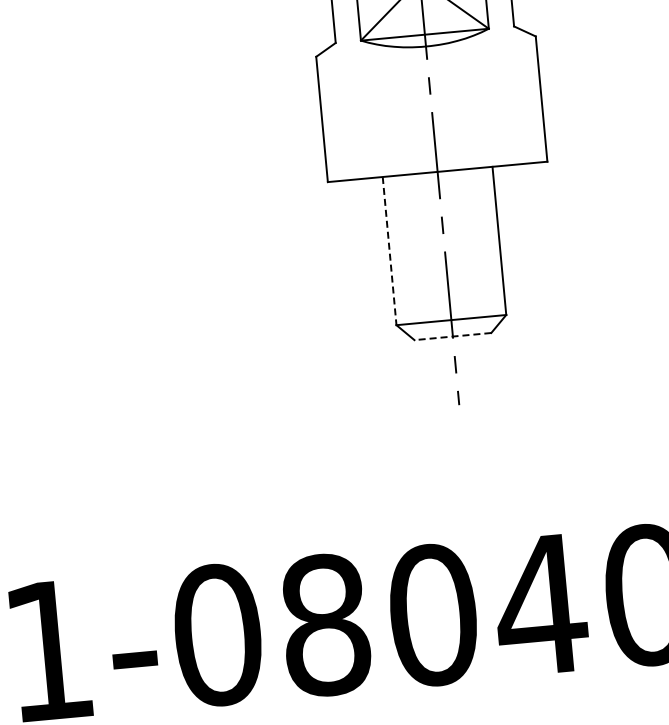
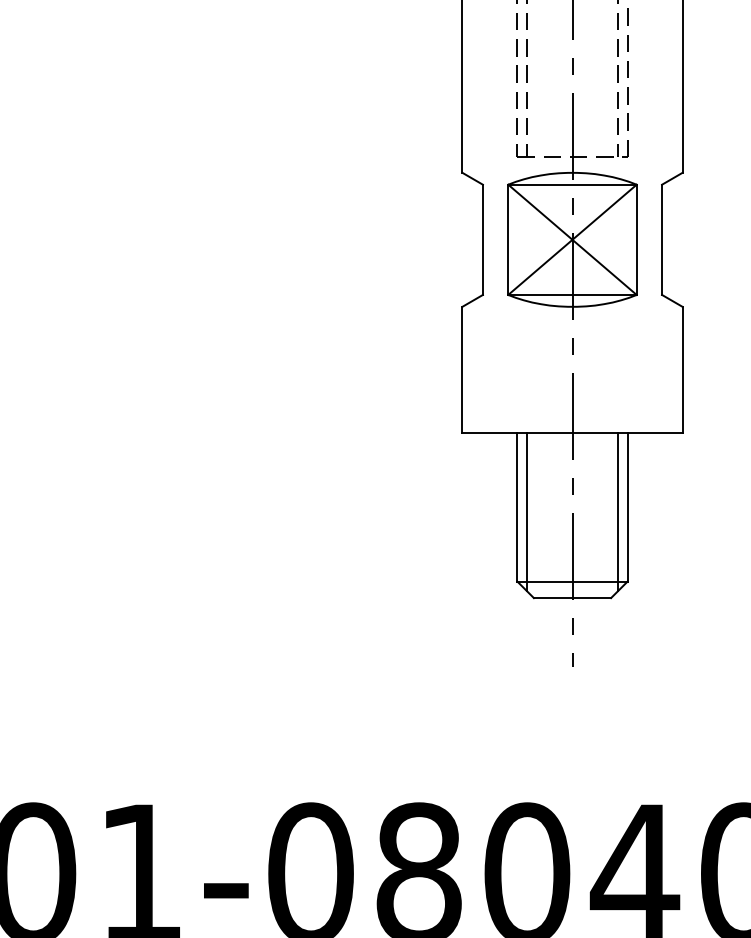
line: (490, 246) -> (618, 511), added
line: (389, 251) -> (517, 507), dashed -> solid
line: (399, 254) -> (526, 511), added
line: (452, 336) -> (572, 598), dashed -> solid

